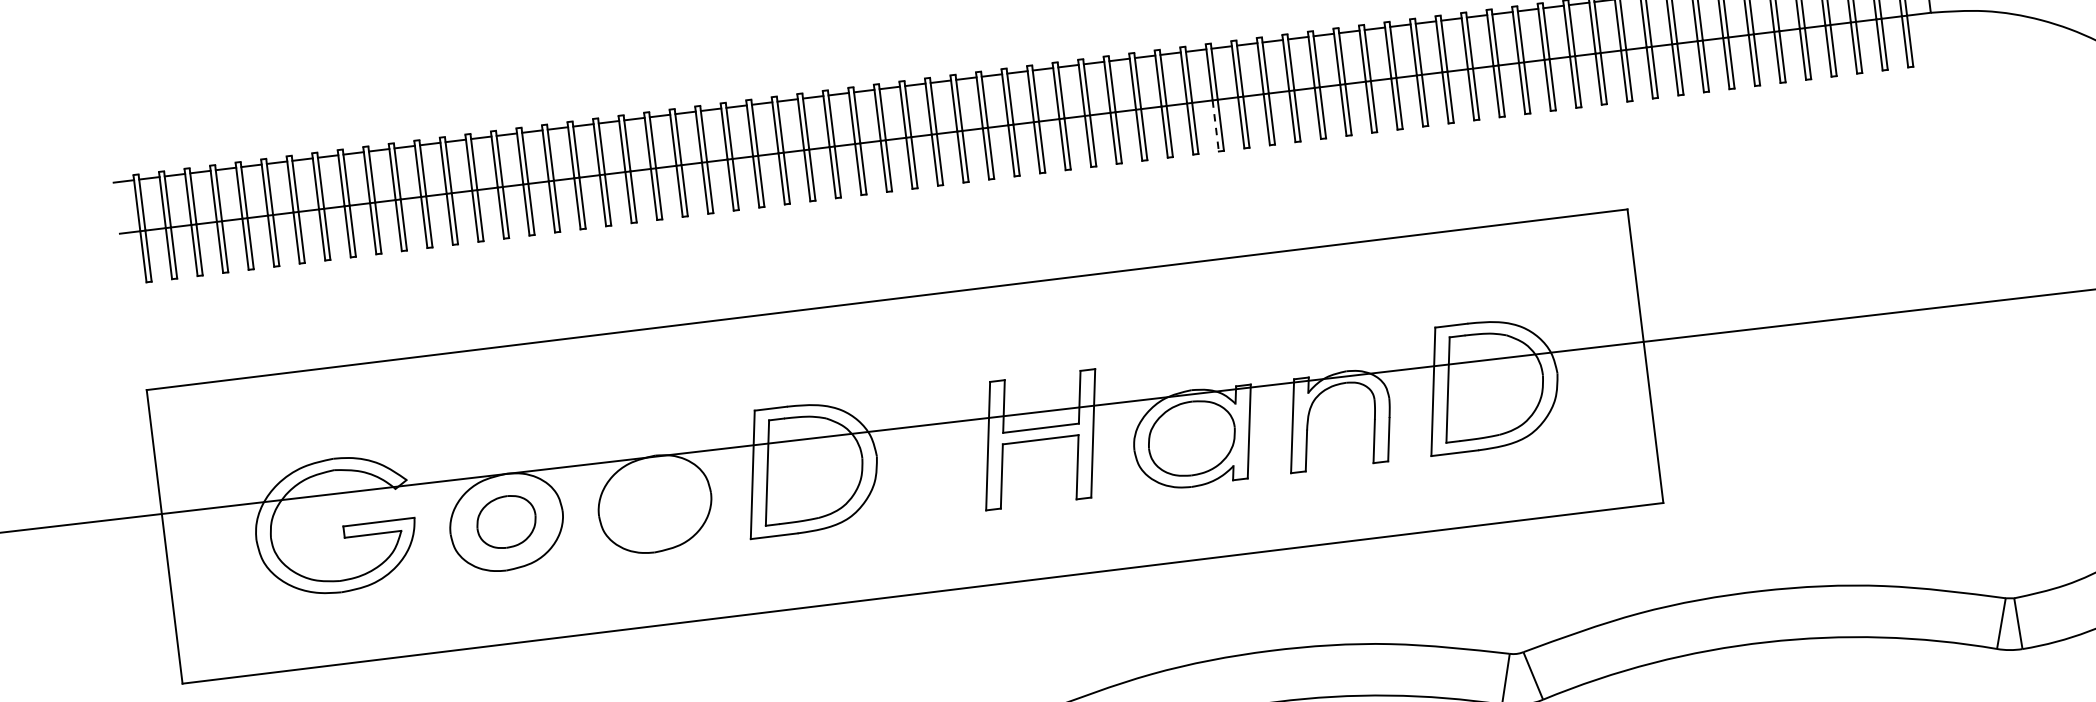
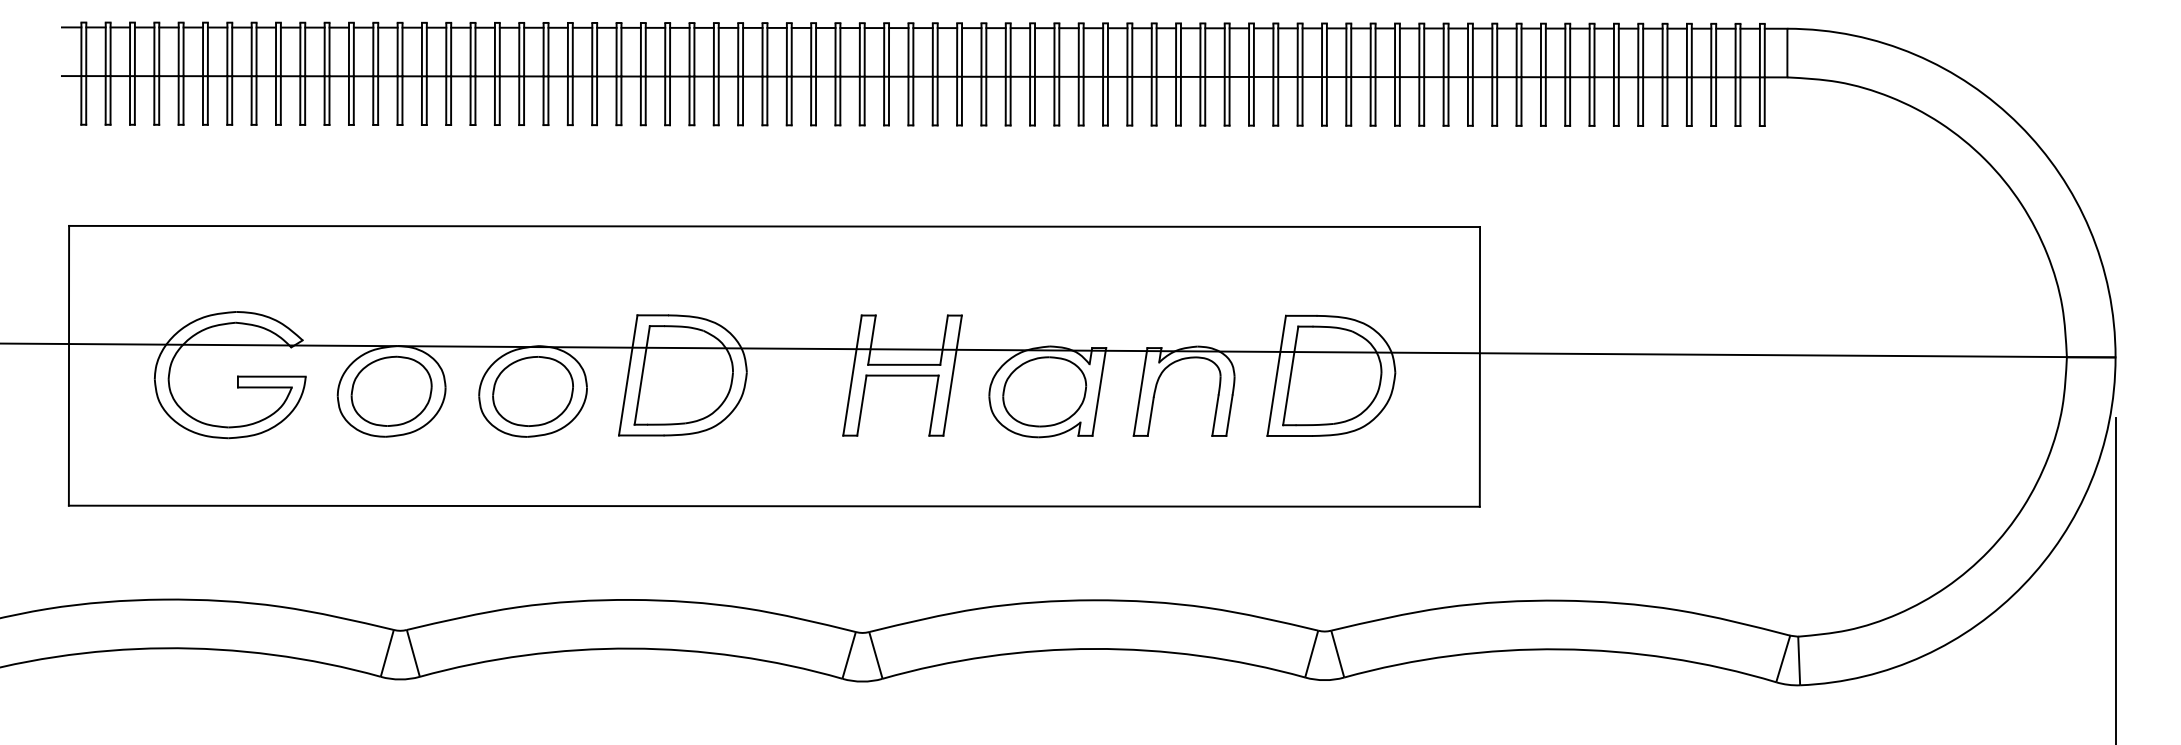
line: (1216, 126) -> (1103, 101), dashed -> solid
part: (654, 504) -> (532, 391), added
part: (506, 521) -> (391, 390), size x1.43

